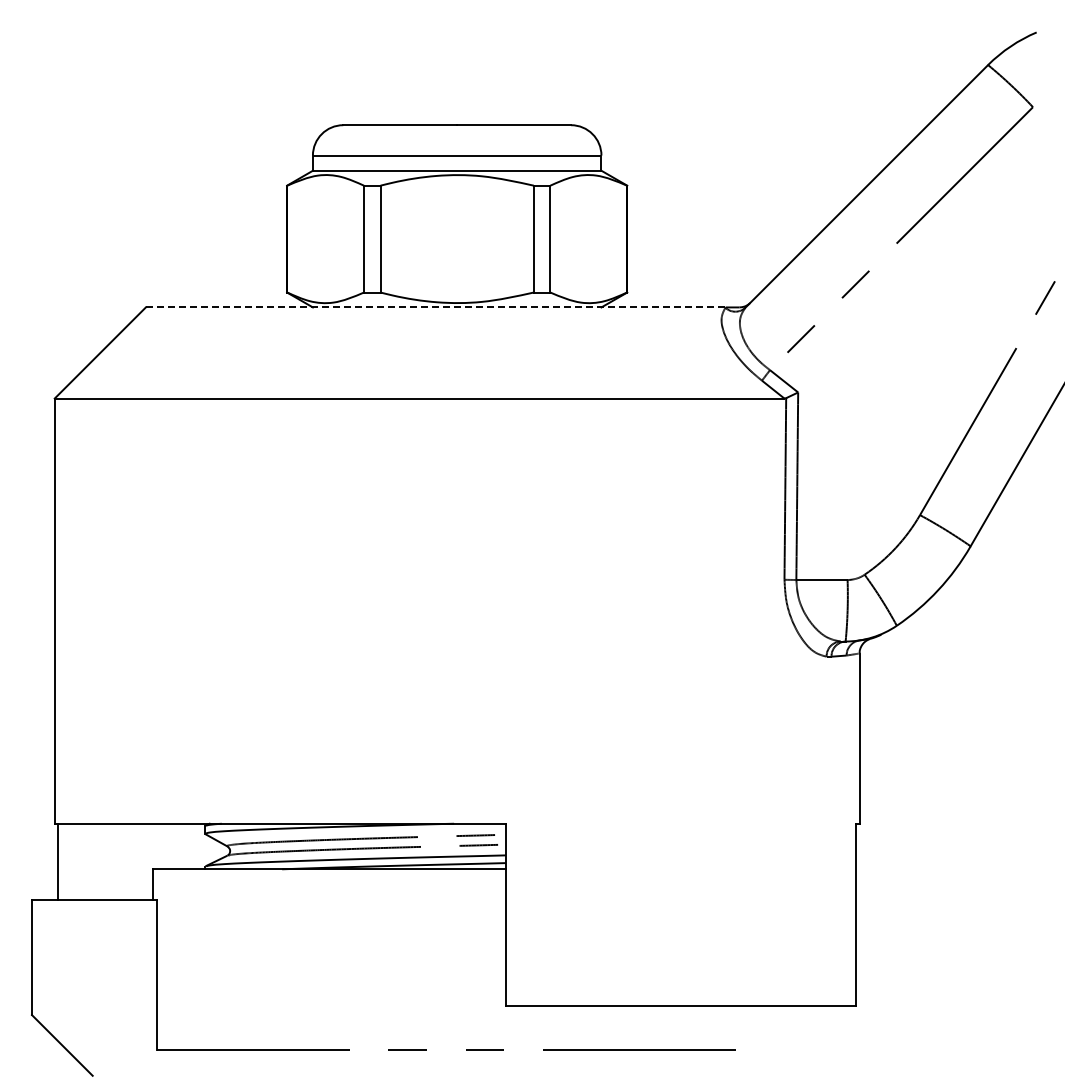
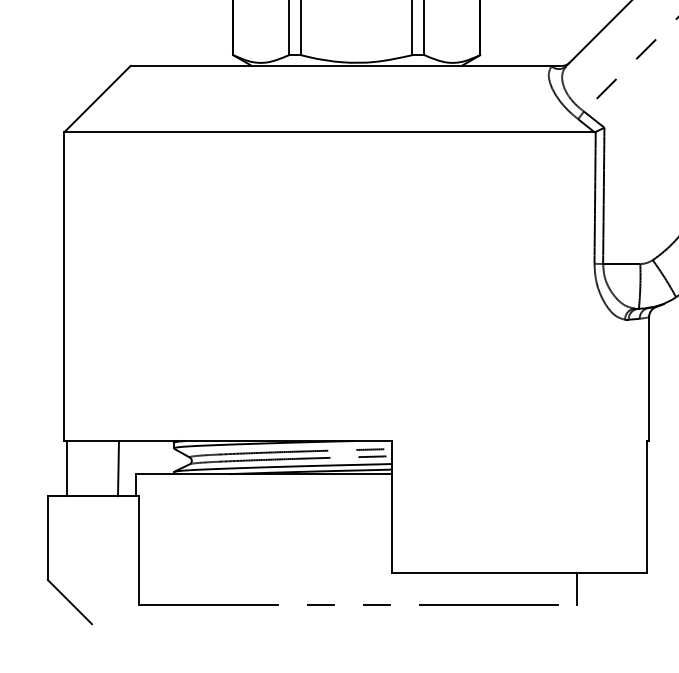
line: (435, 307) -> (340, 66), dashed -> solid
line: (128, 861) -> (117, 468), added
line: (760, 1027) -> (577, 589), added

